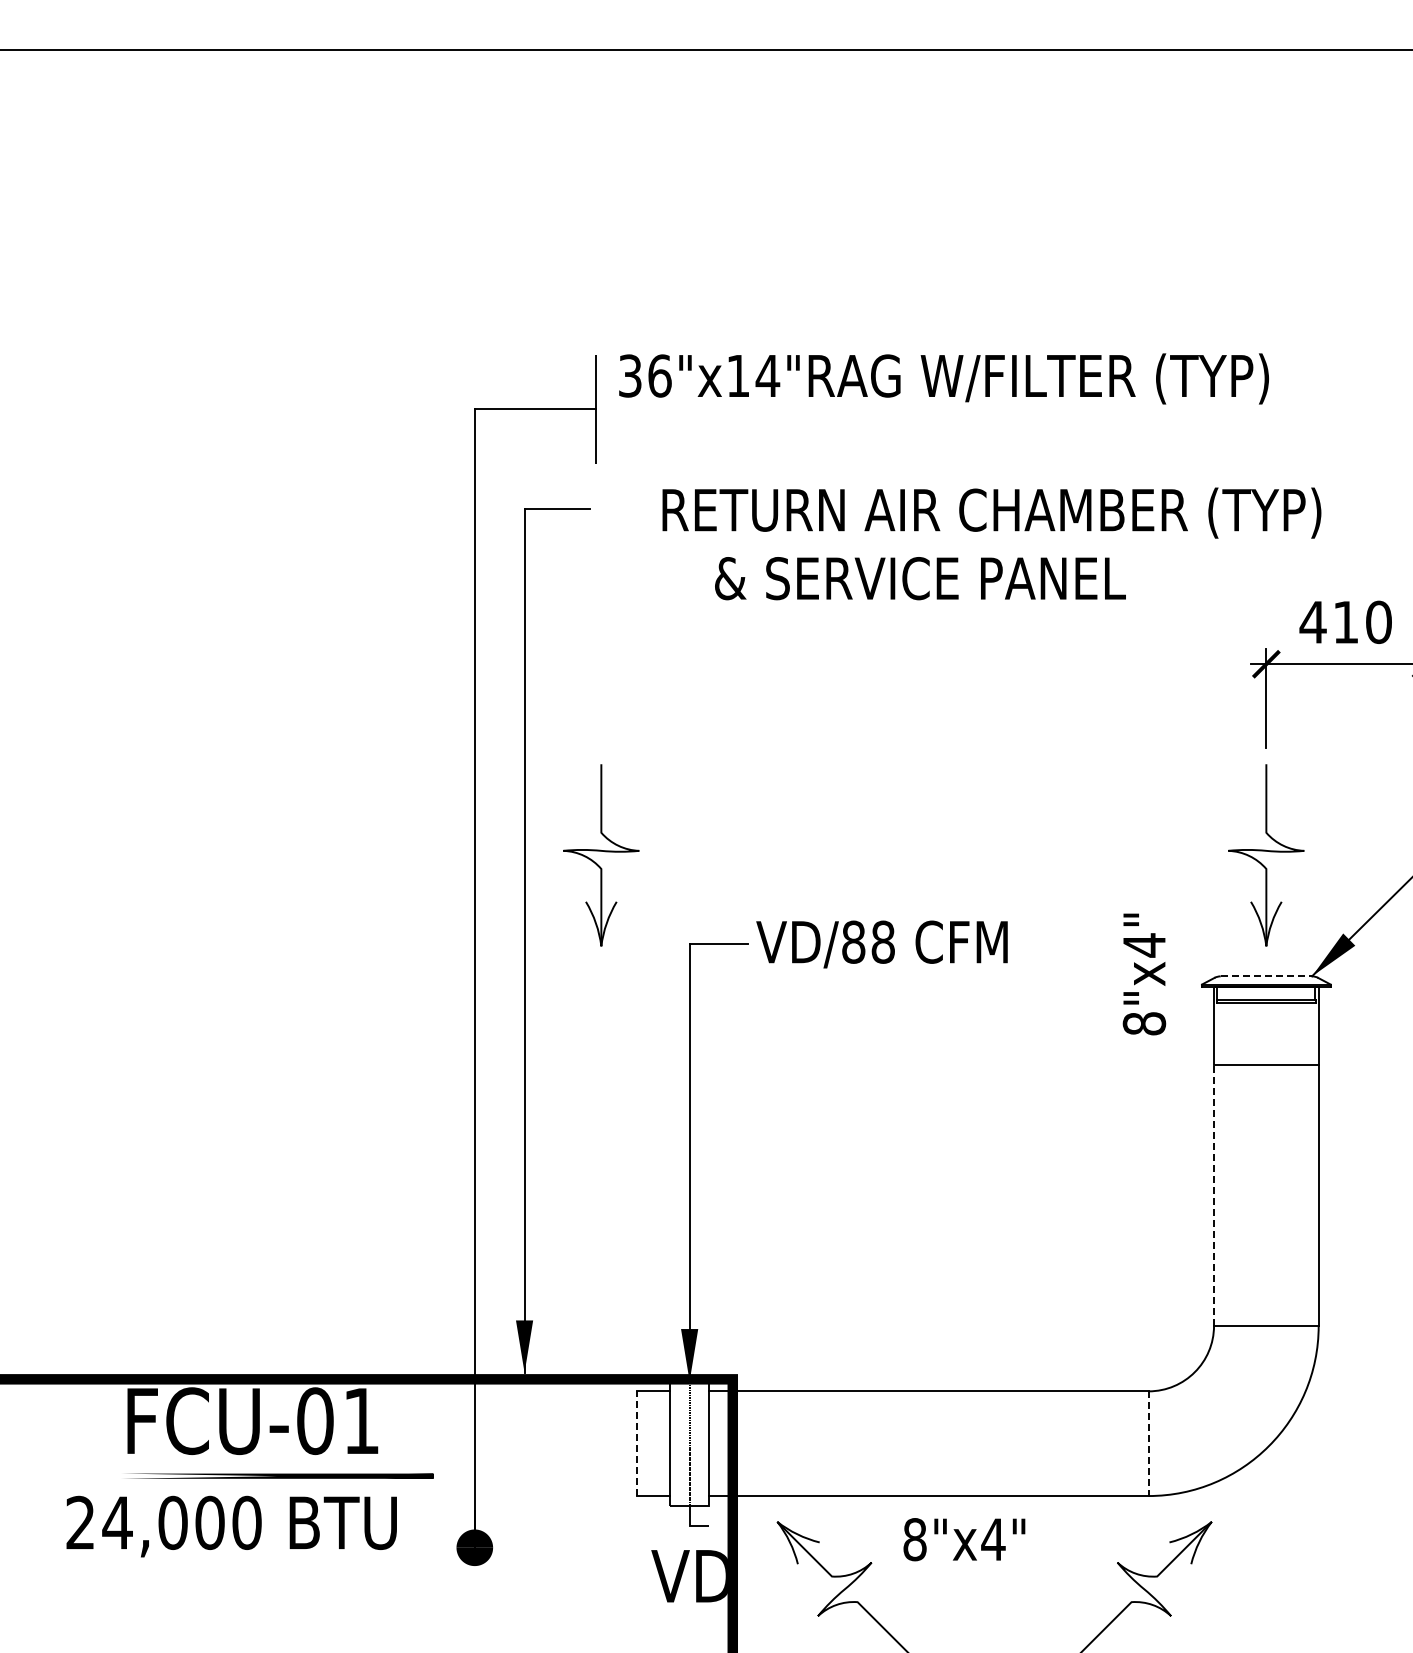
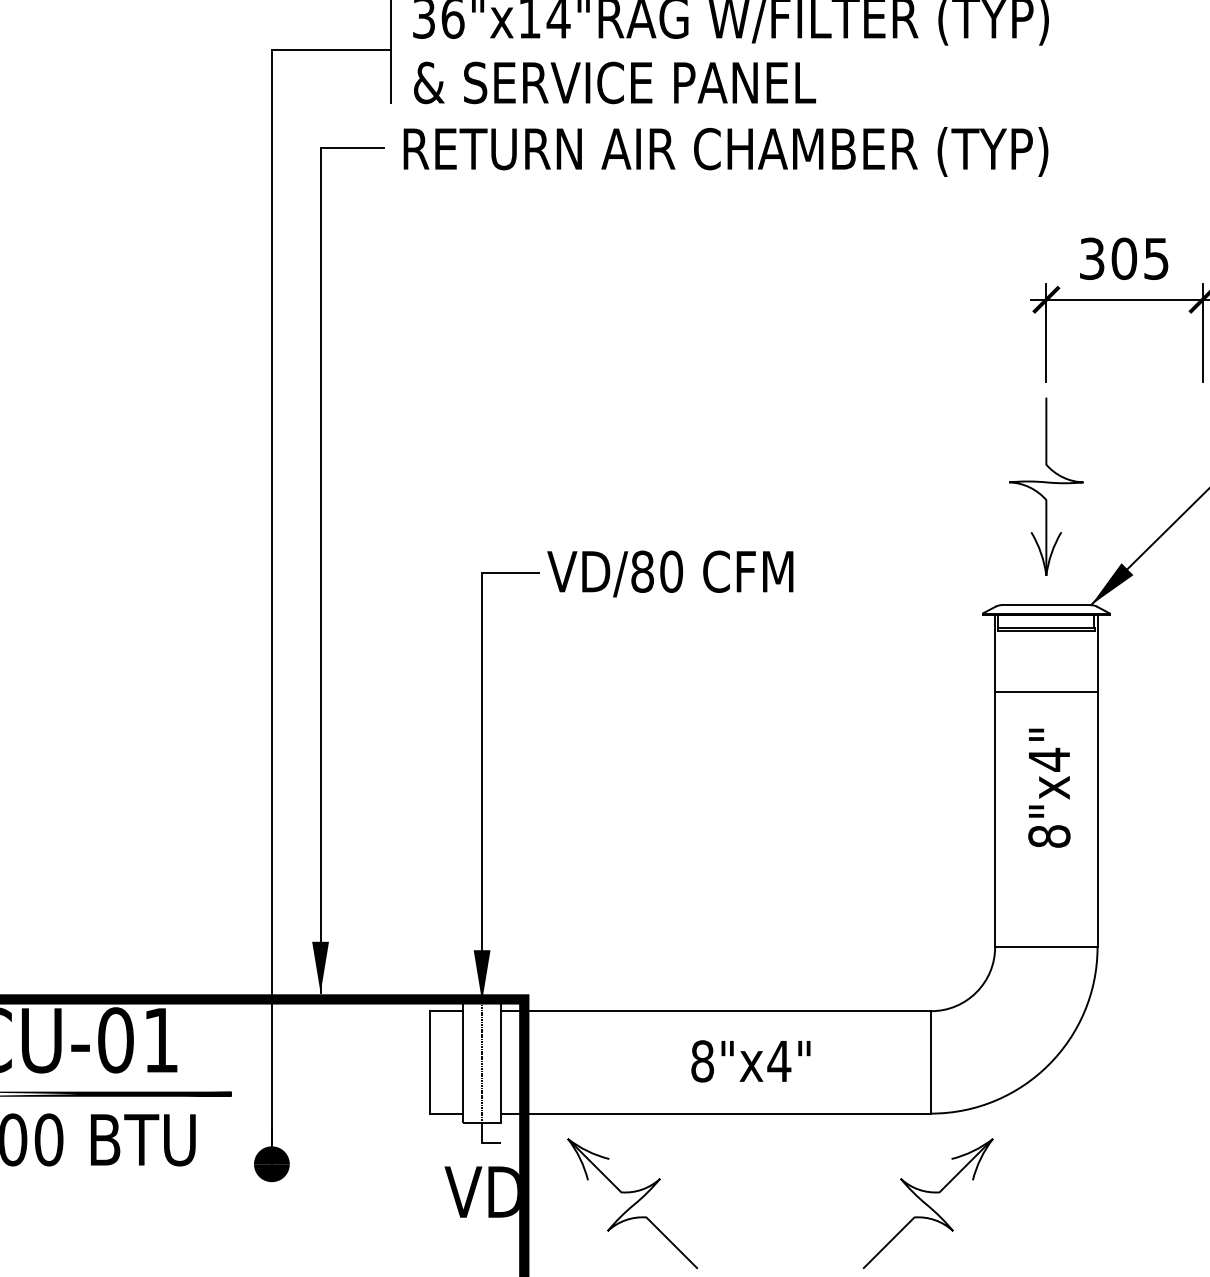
text: (991, 512) -> (725, 151), moved
text: (920, 578) -> (615, 82), moved
text: (1345, 622) -> (1123, 258), 410 -> 305
part: (601, 855) -> (395, 486), removed
text: (883, 941) -> (671, 571), VD/88 -> VD/80
text: (1144, 974) -> (1049, 788), moved
line: (1266, 976) -> (1046, 605), dashed -> solid
line: (1214, 1195) -> (995, 819), dashed -> solid
line: (636, 1443) -> (430, 1062), dashed -> solid
line: (1148, 1444) -> (931, 1063), dashed -> solid
text: (964, 1539) -> (751, 1061), moved

